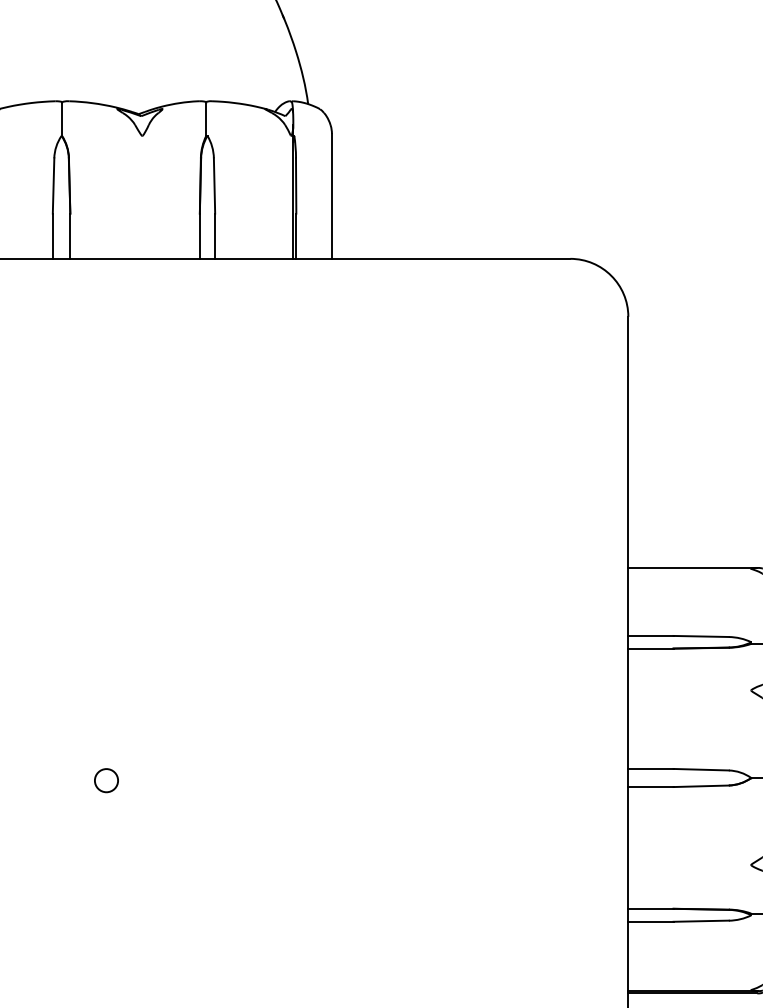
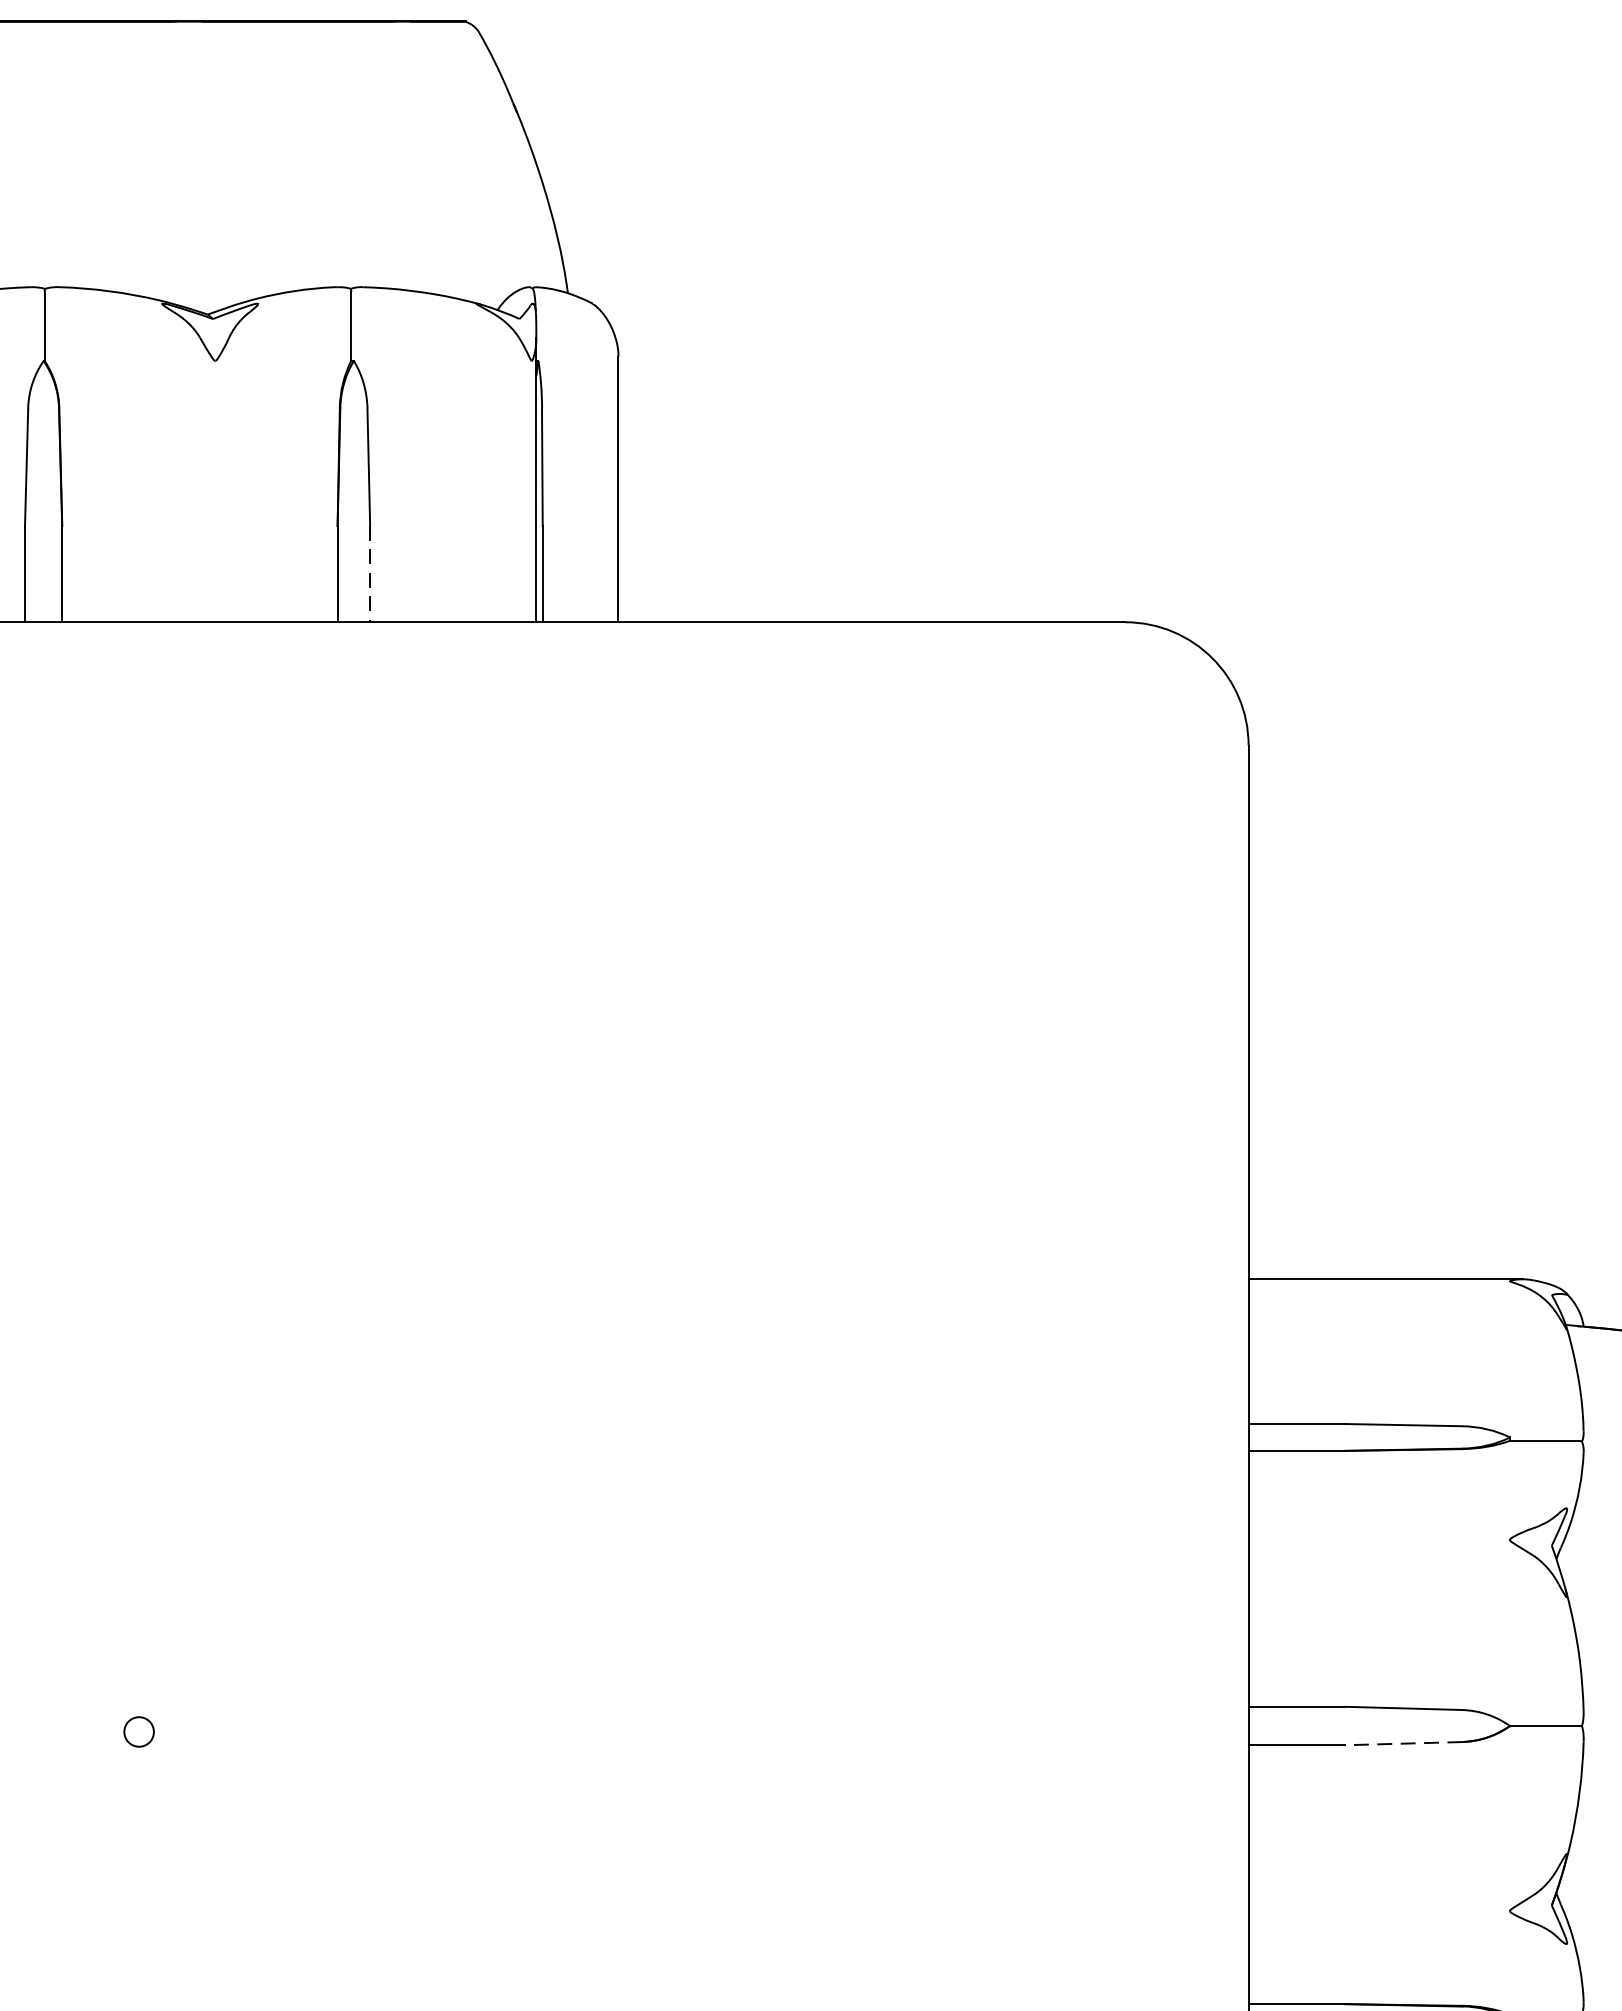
line: (215, 236) -> (370, 574), solid -> dashed
circle: (106, 780) -> (139, 1731), size x0.6
line: (701, 786) -> (1404, 1744), solid -> dashed

